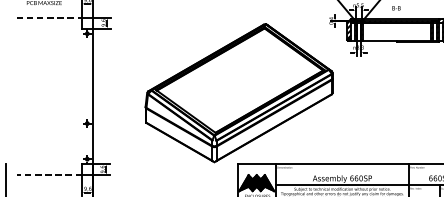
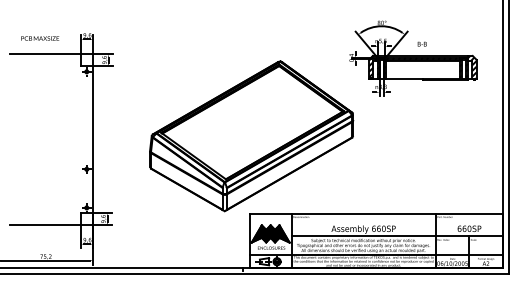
line: (50, 17) -> (46, 54), dashed -> solid
line: (49, 175) -> (45, 225), dashed -> solid

